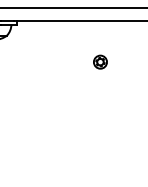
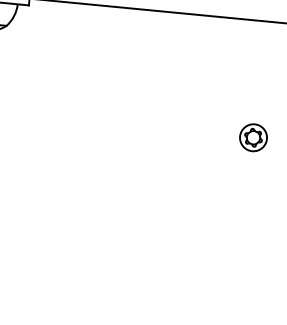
part: (100, 61) -> (253, 136), moved

